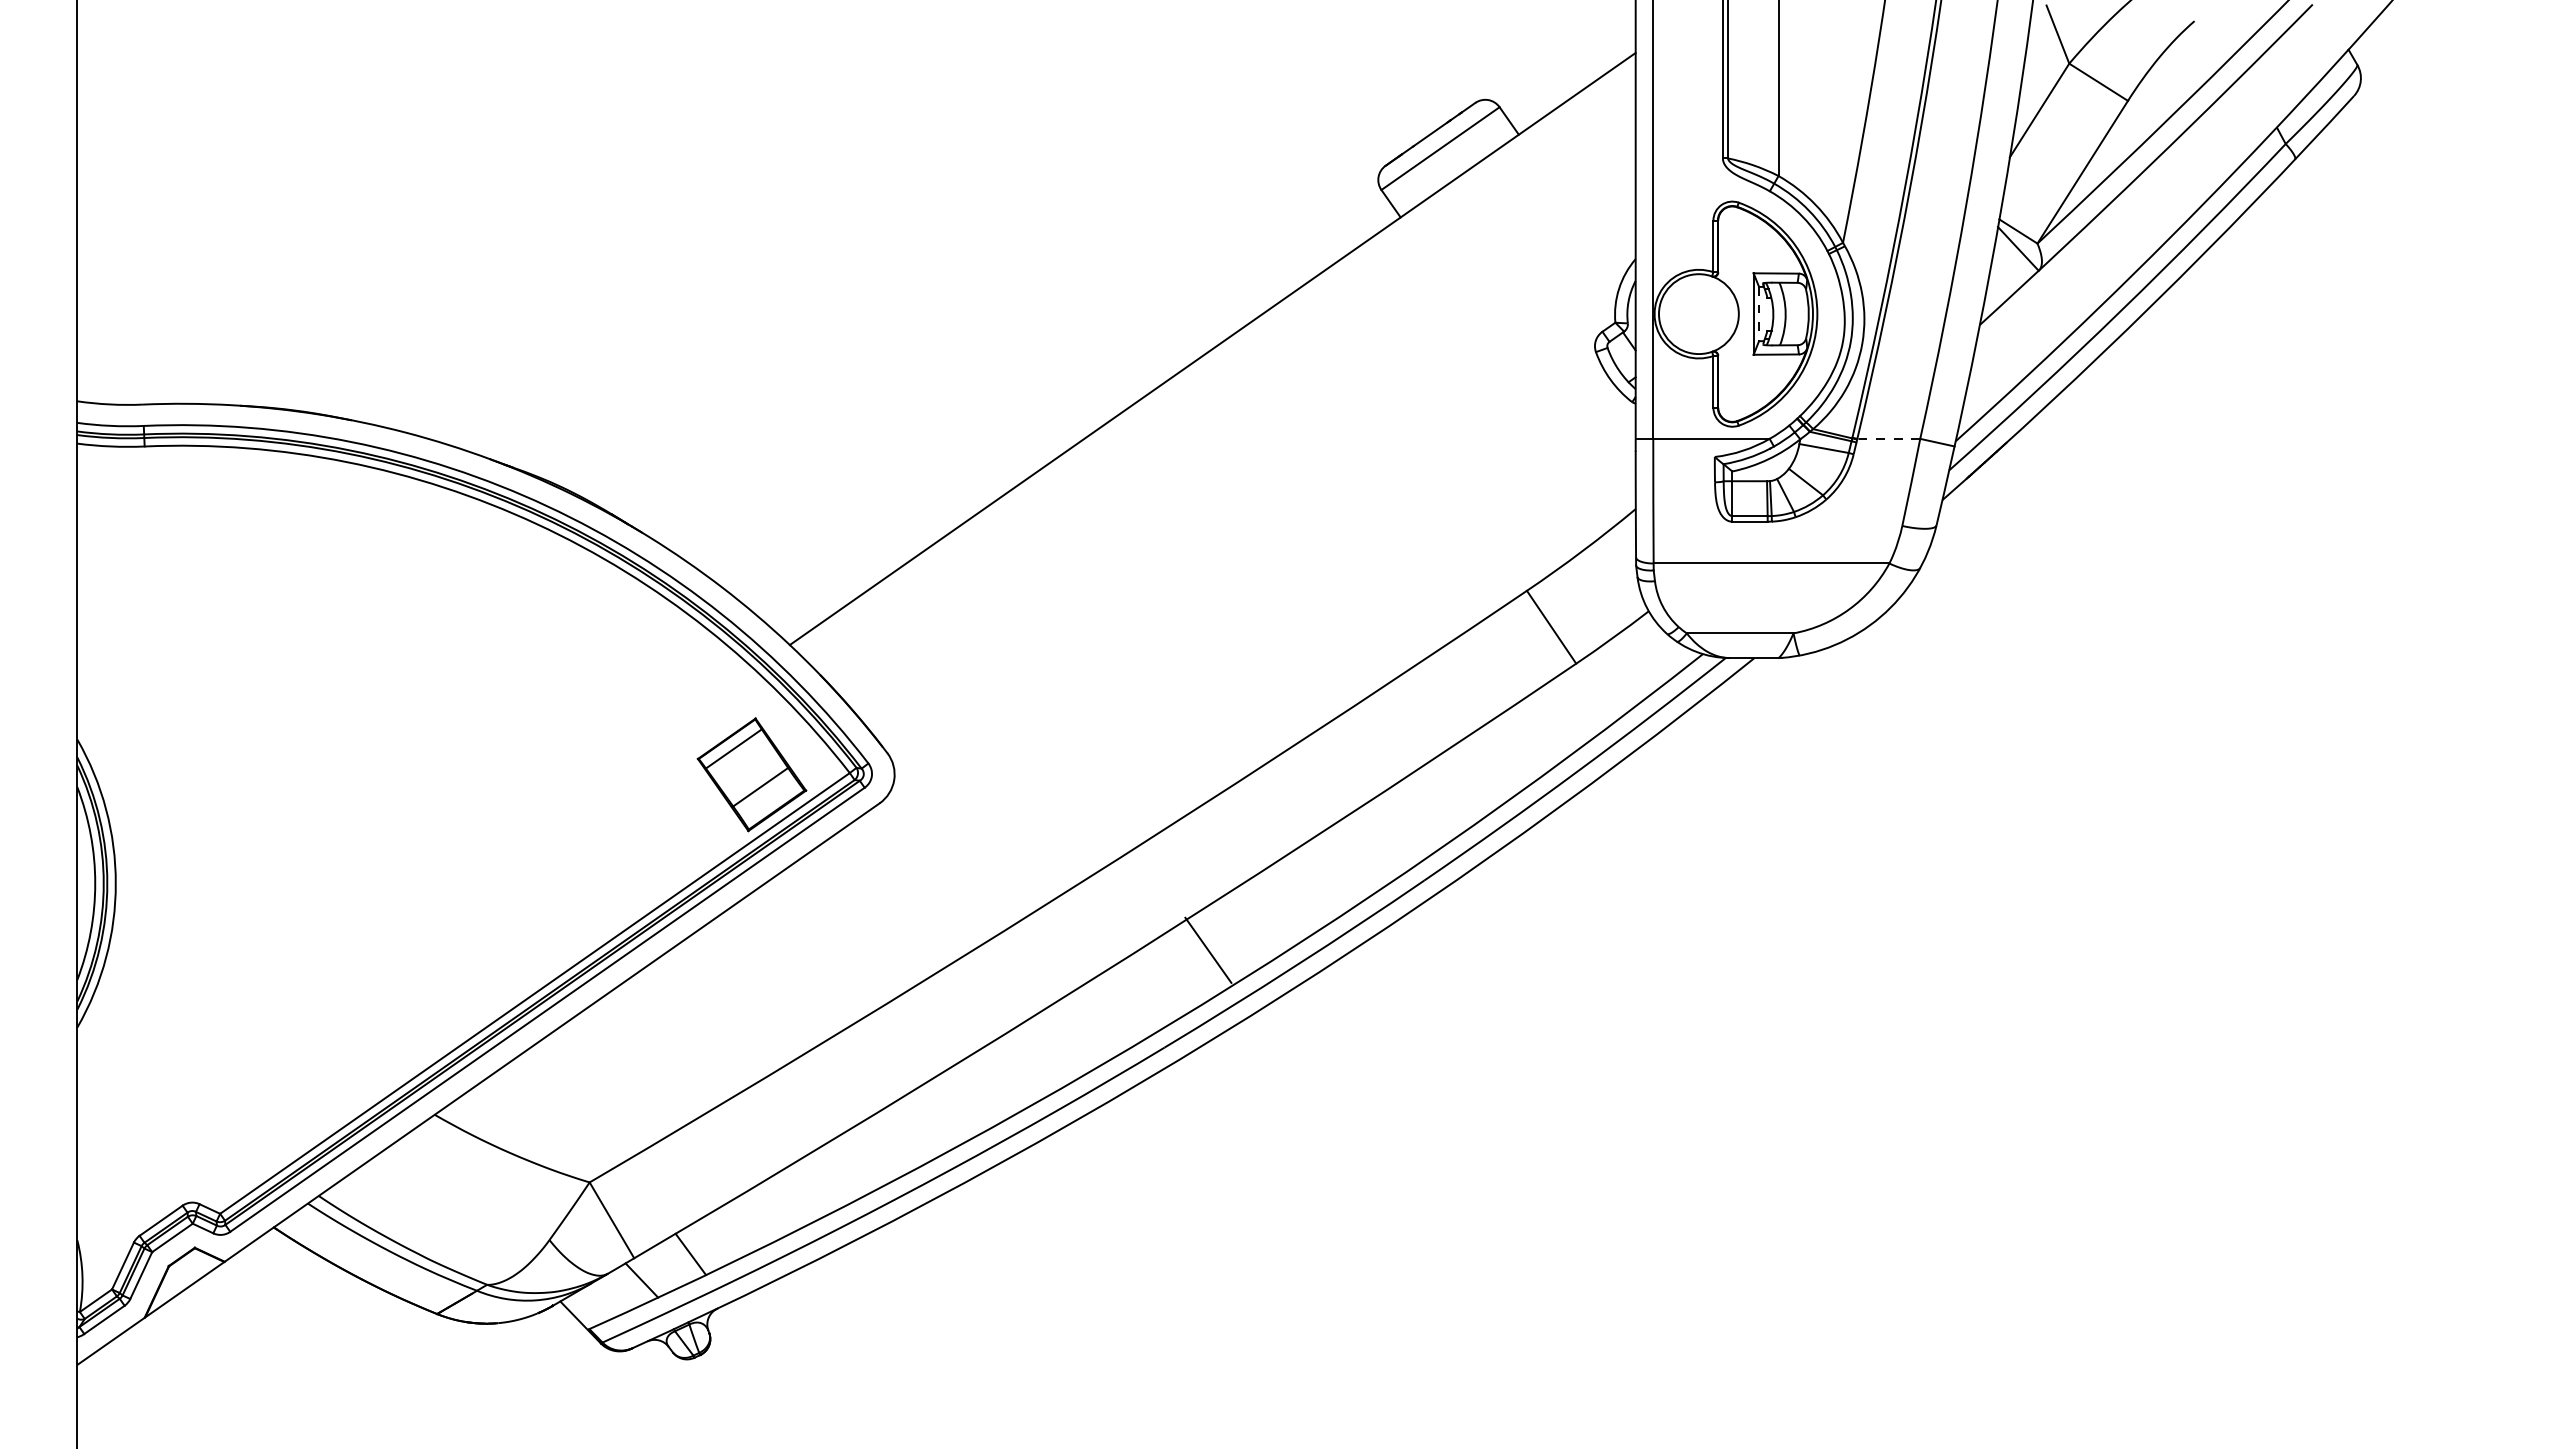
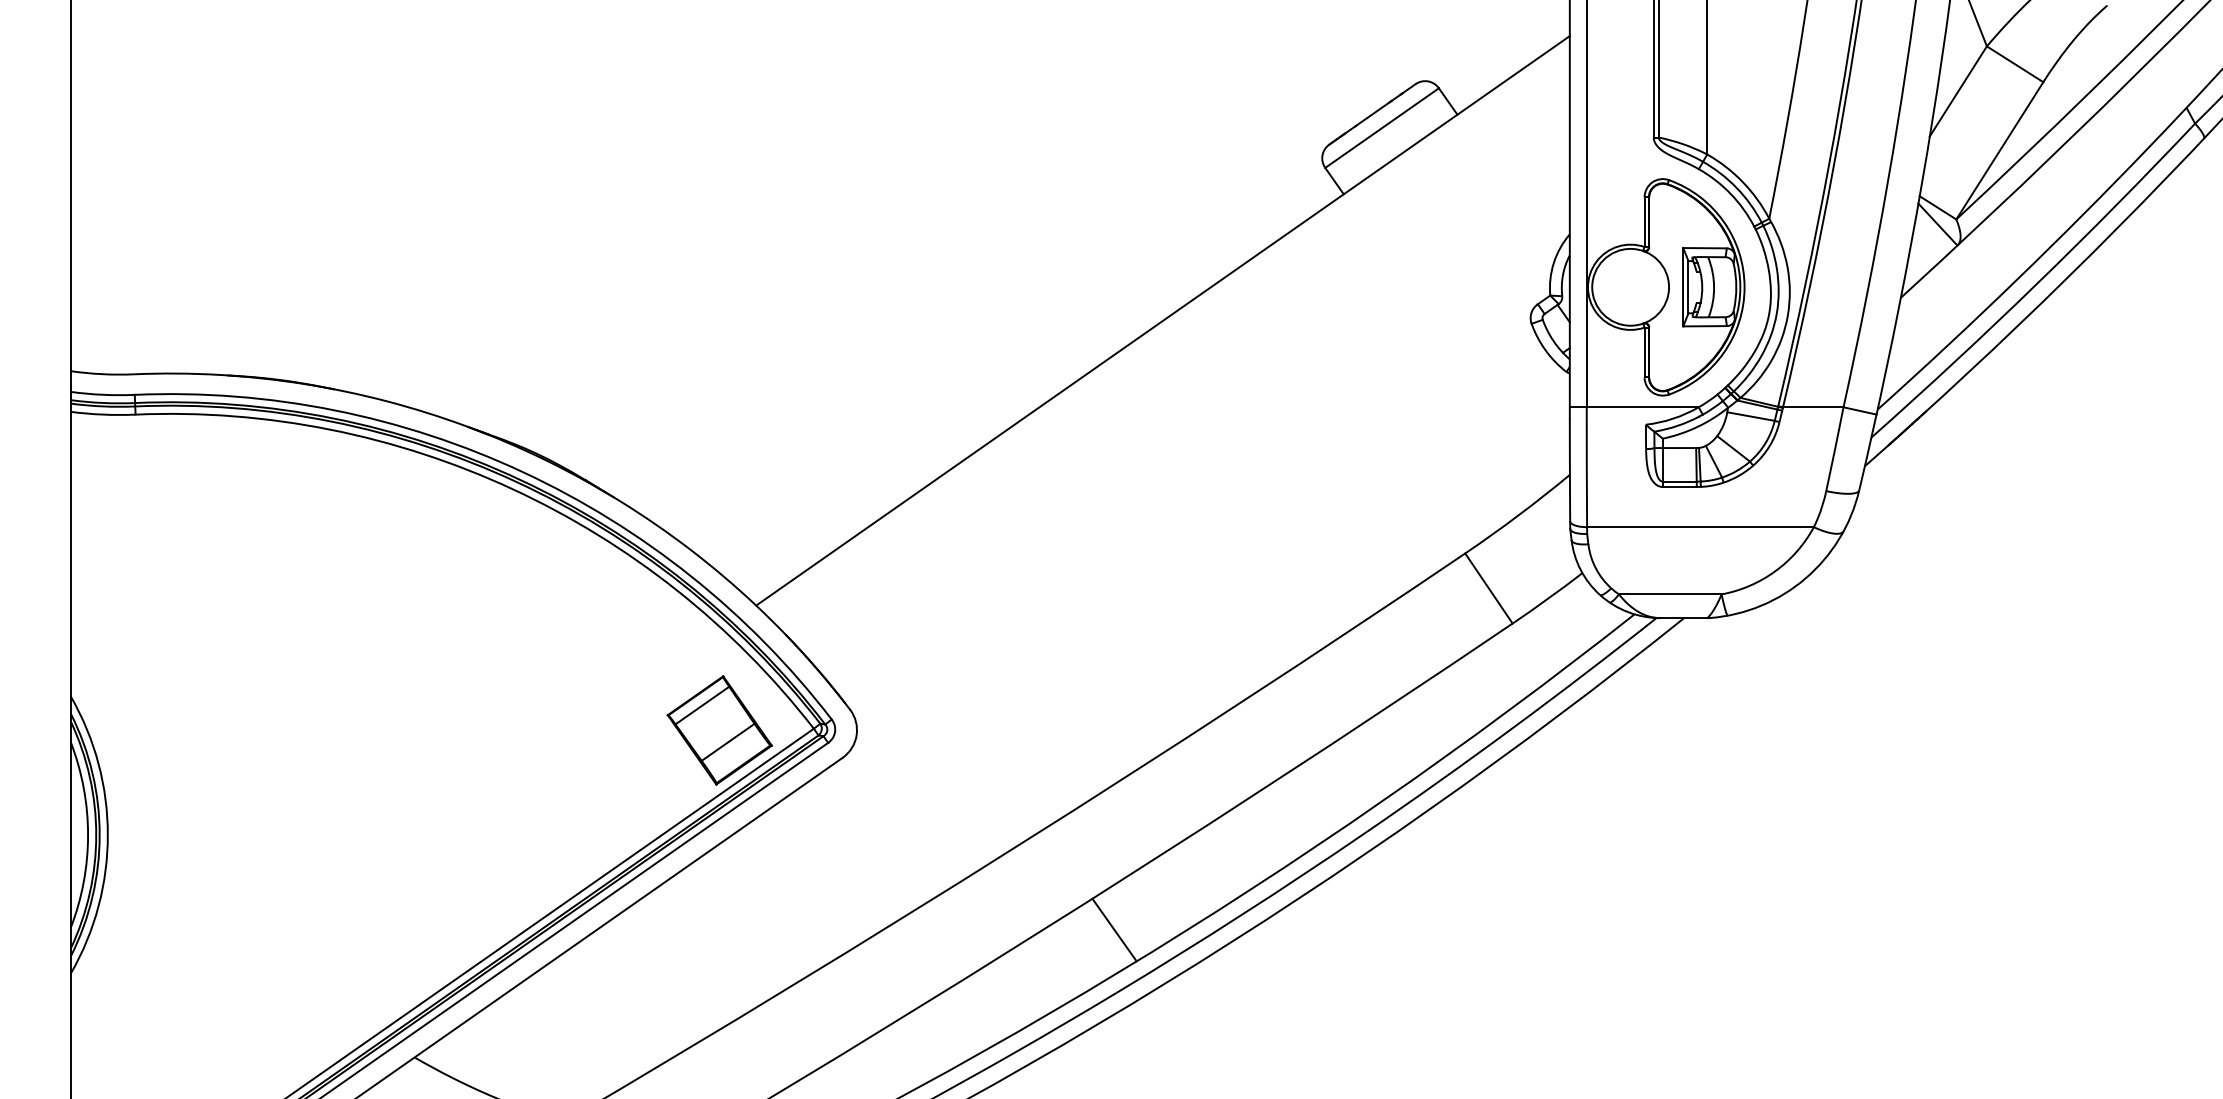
line: (1759, 314) -> (1688, 287), dashed -> solid
line: (1888, 438) -> (1812, 406), dashed -> solid
line: (1208, 949) -> (1114, 929), moved

